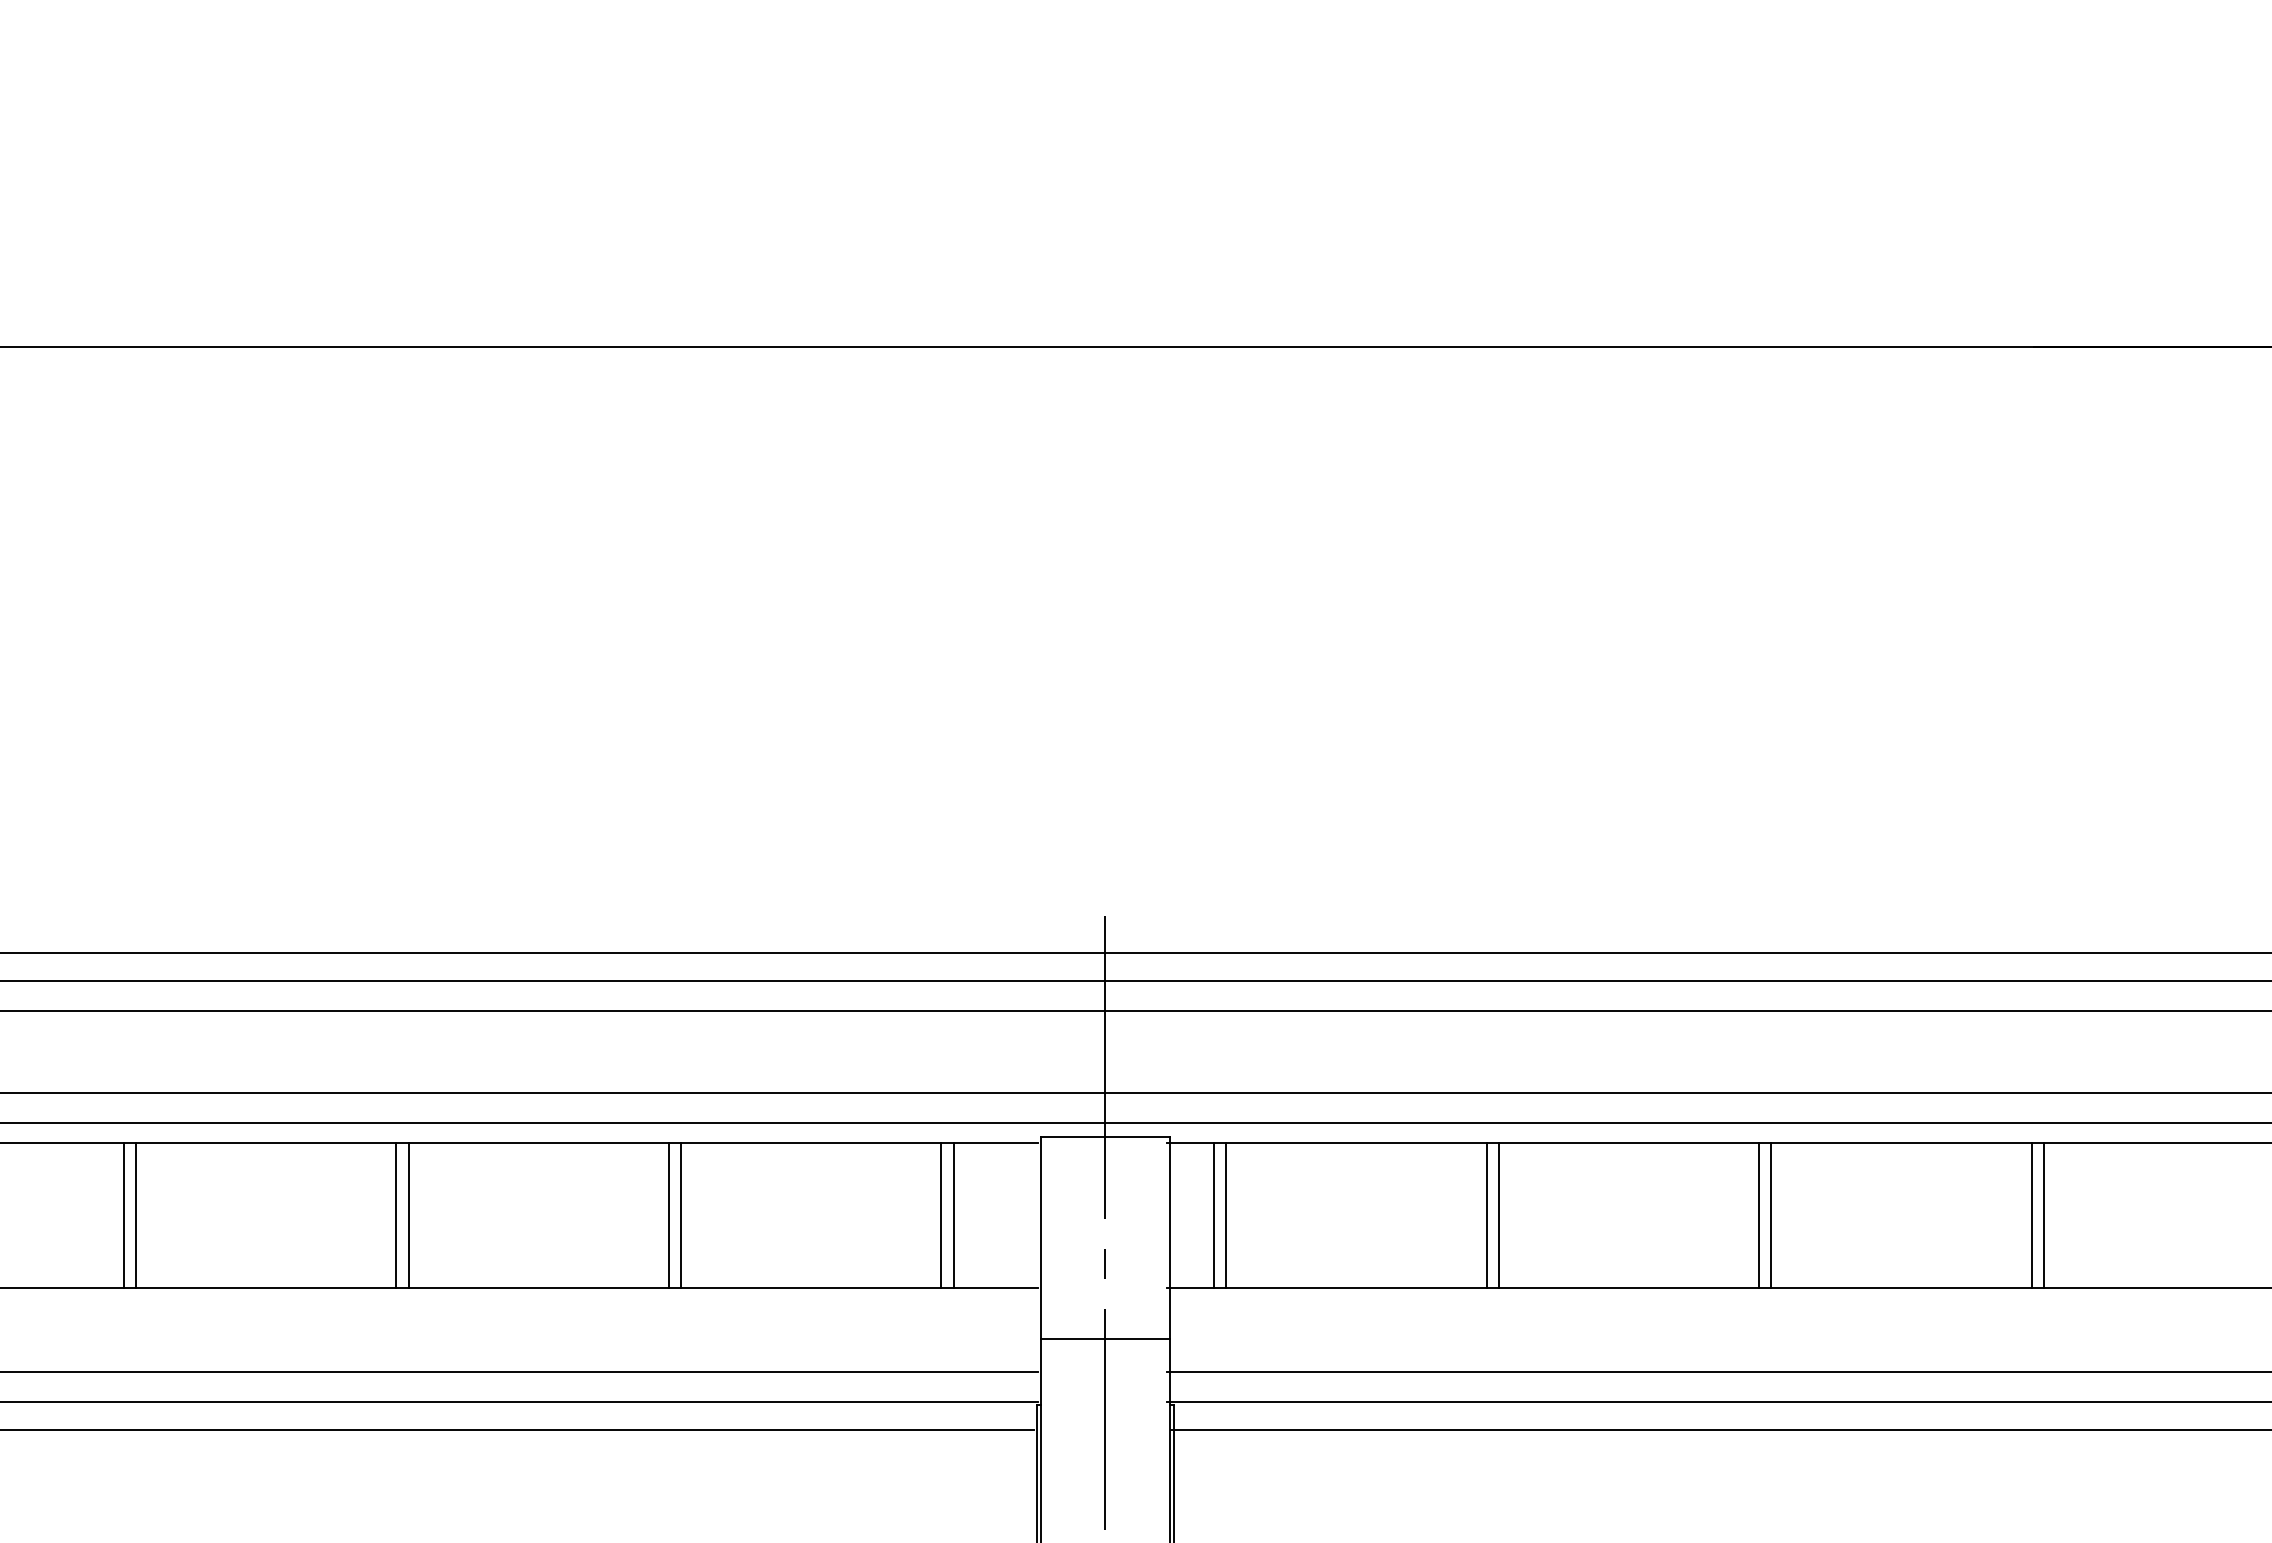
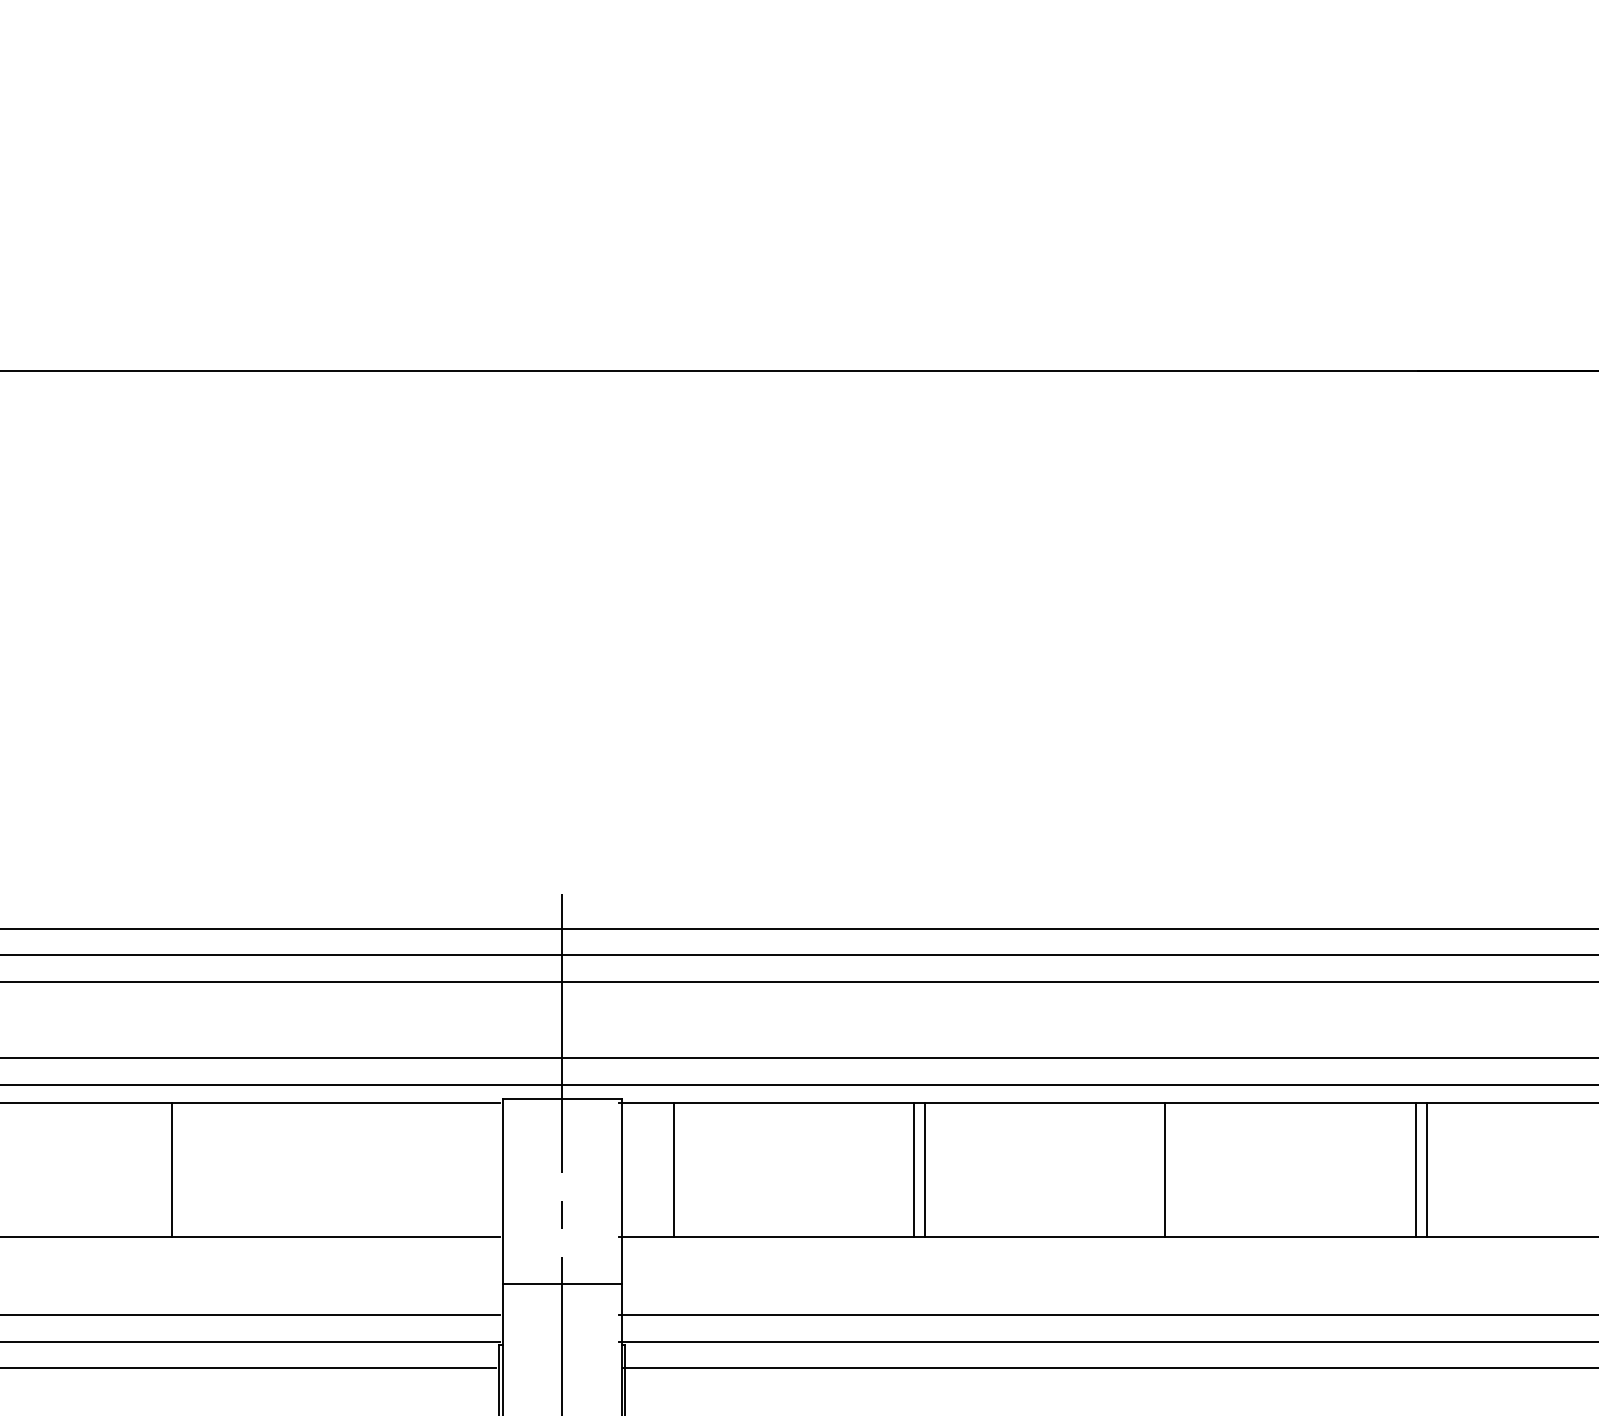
line: (668, 1214) -> (160, 1169), removed
line: (941, 1214) -> (411, 1169), removed
line: (953, 1214) -> (422, 1169), removed
line: (1214, 1214) -> (662, 1169), removed
line: (1771, 1214) -> (1175, 1169), removed

